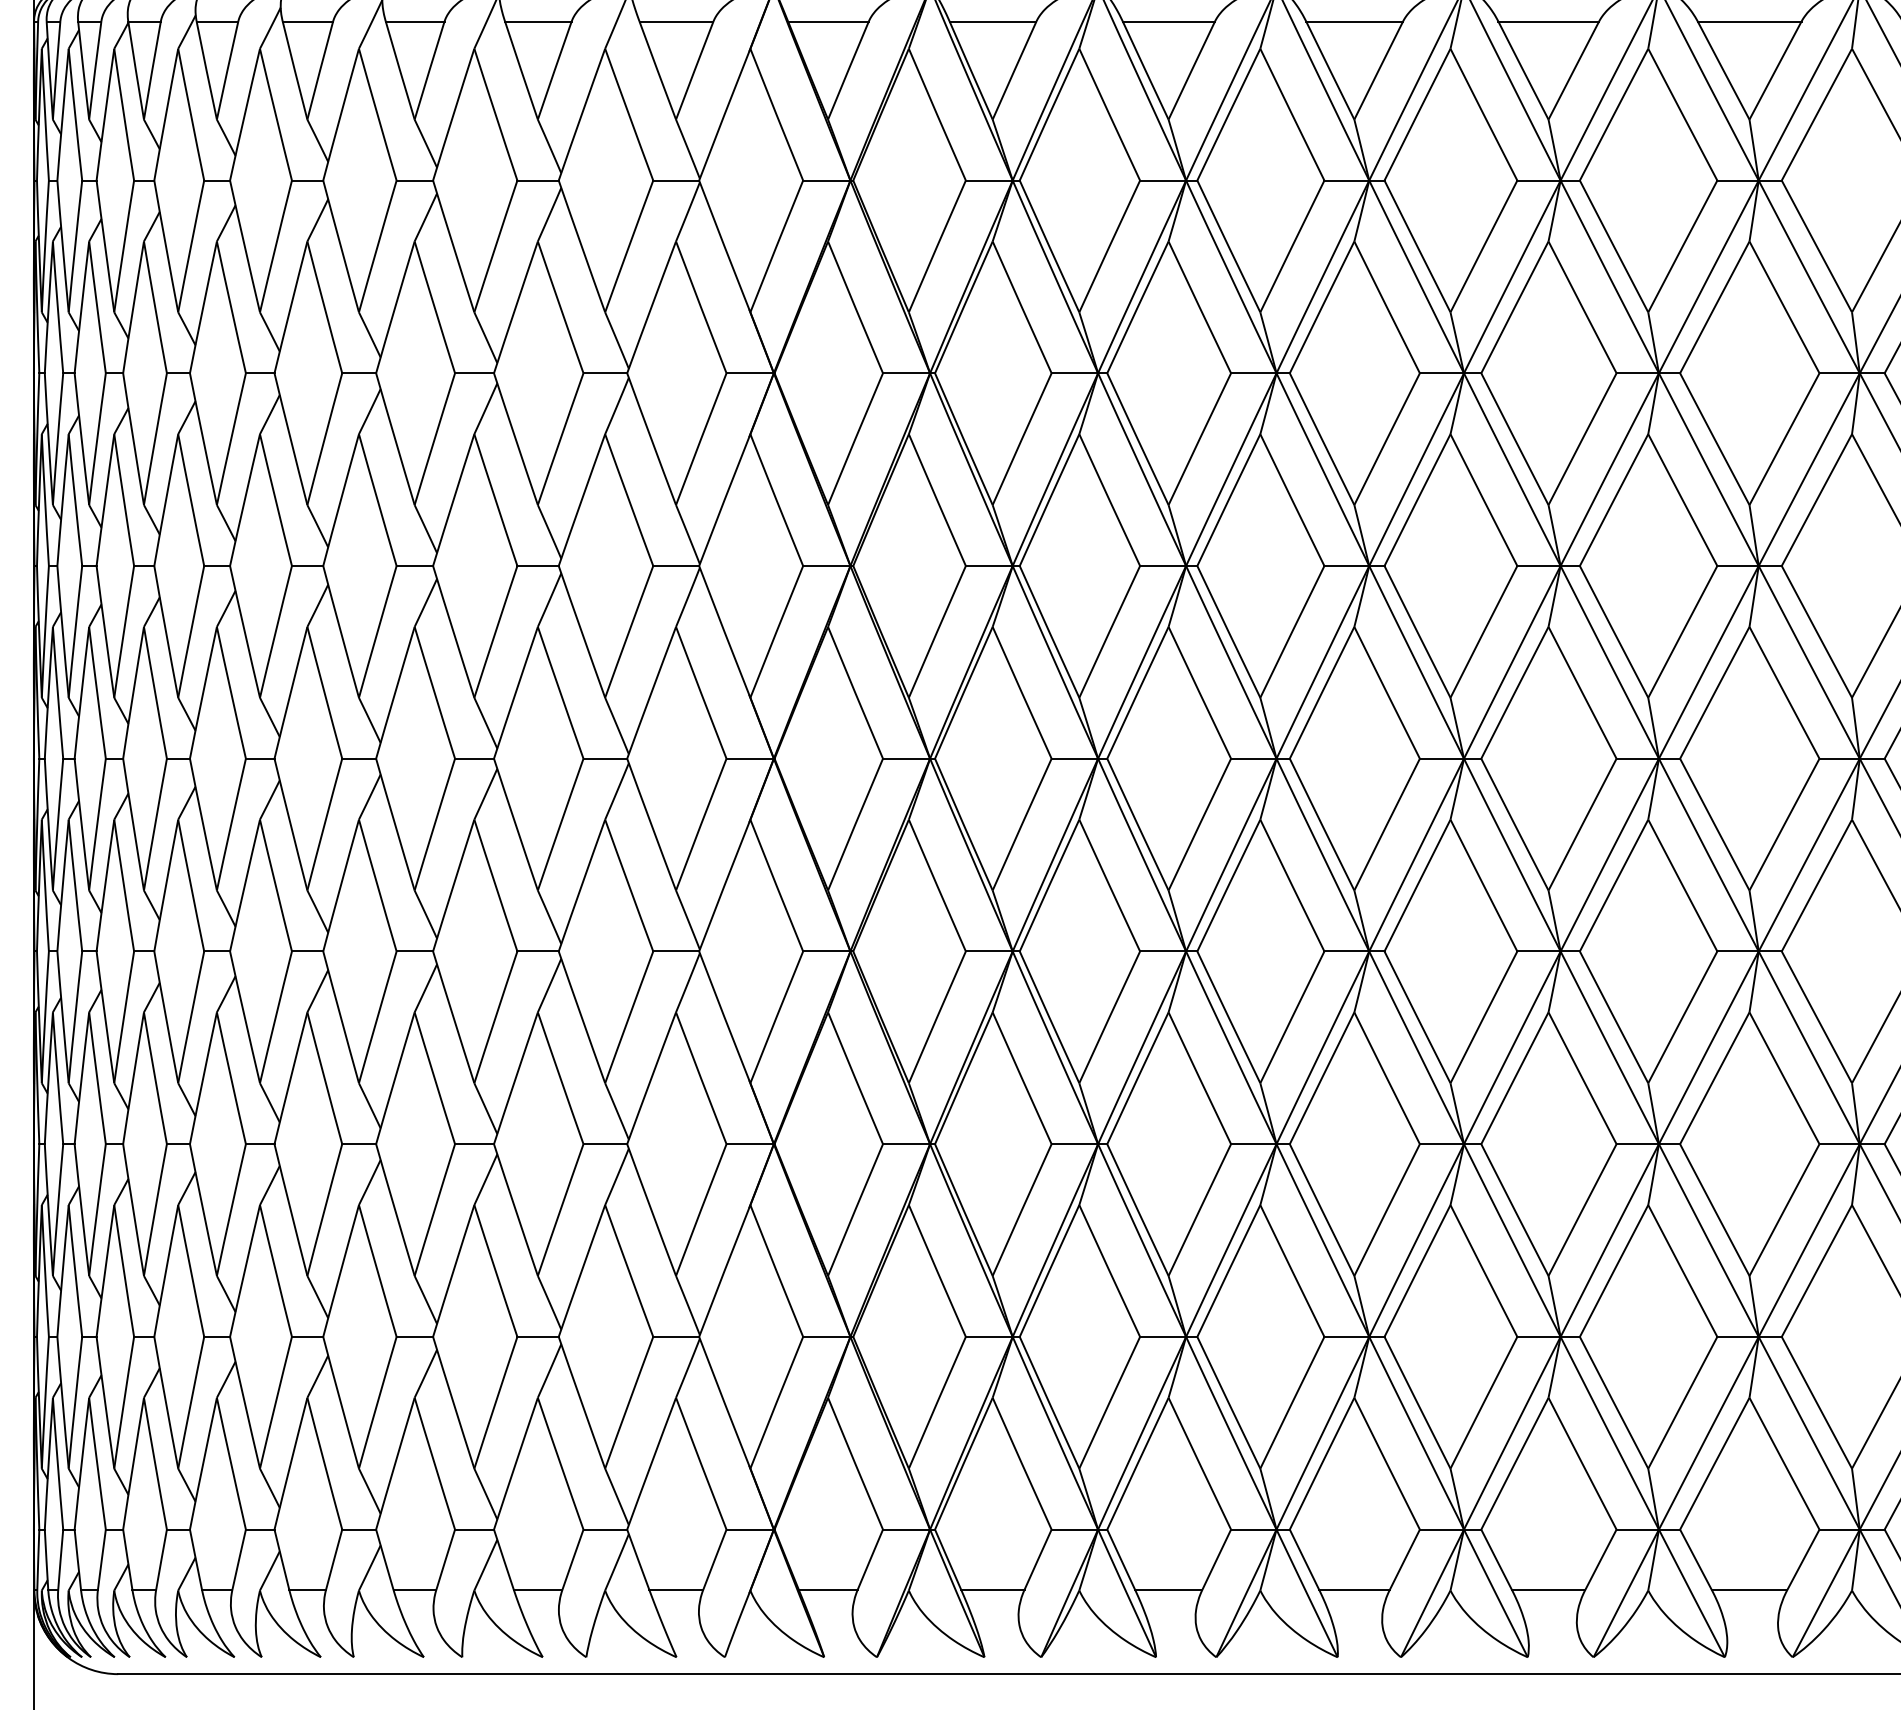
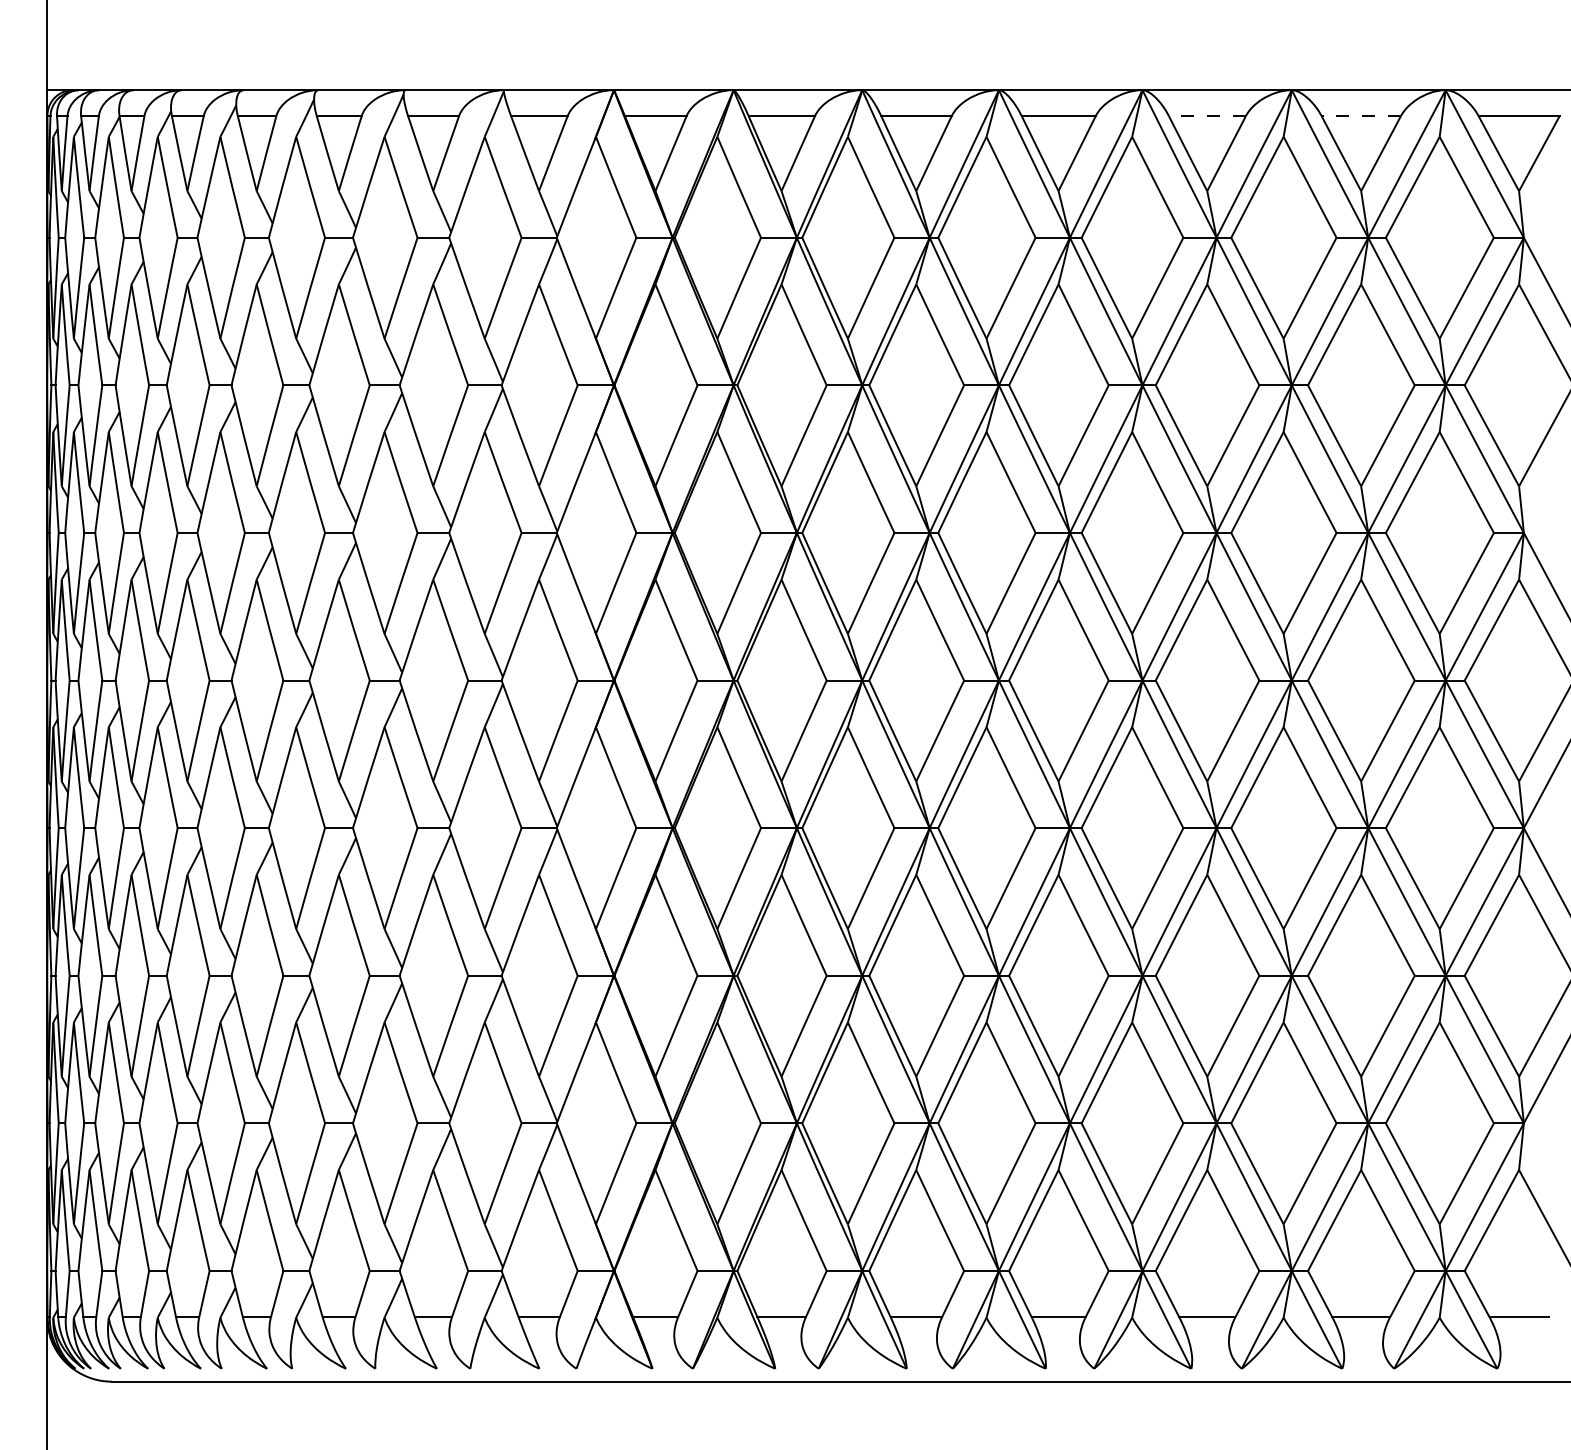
line: (1548, 22) -> (1207, 116), solid -> dashed
line: (1749, 22) -> (1361, 116), solid -> dashed

